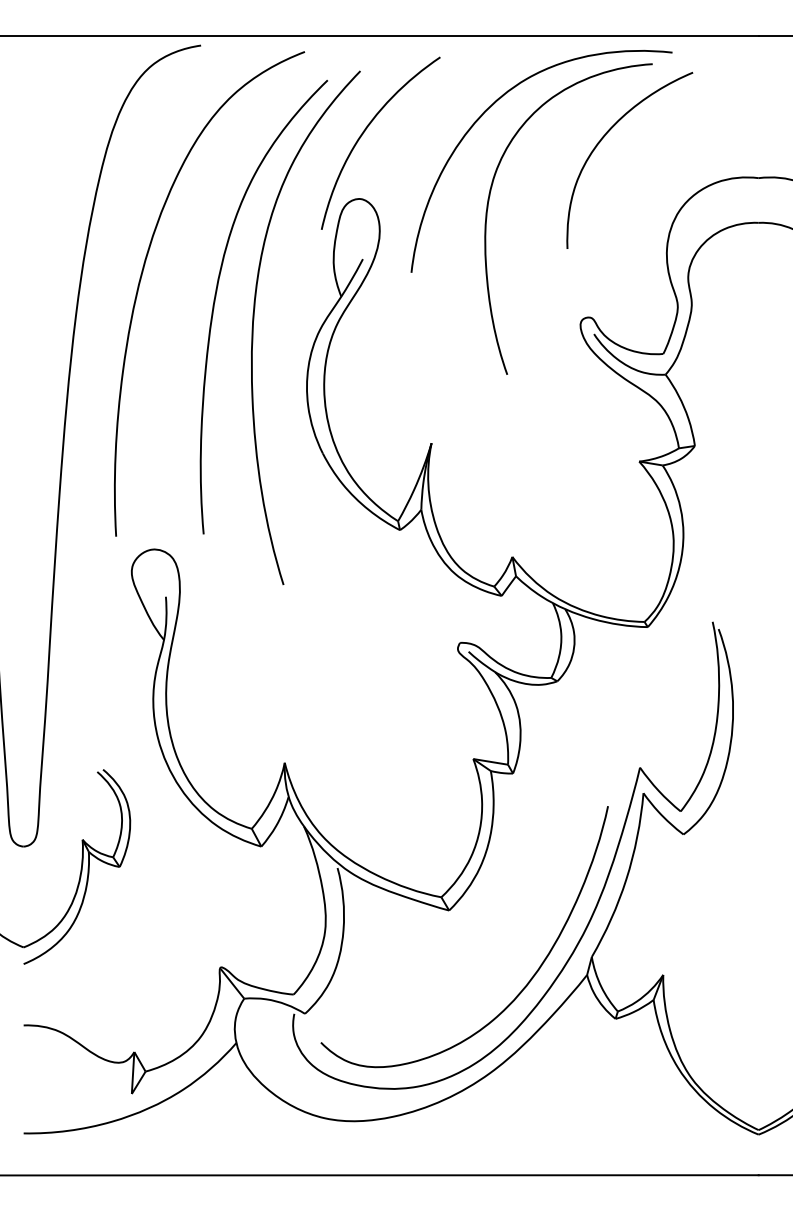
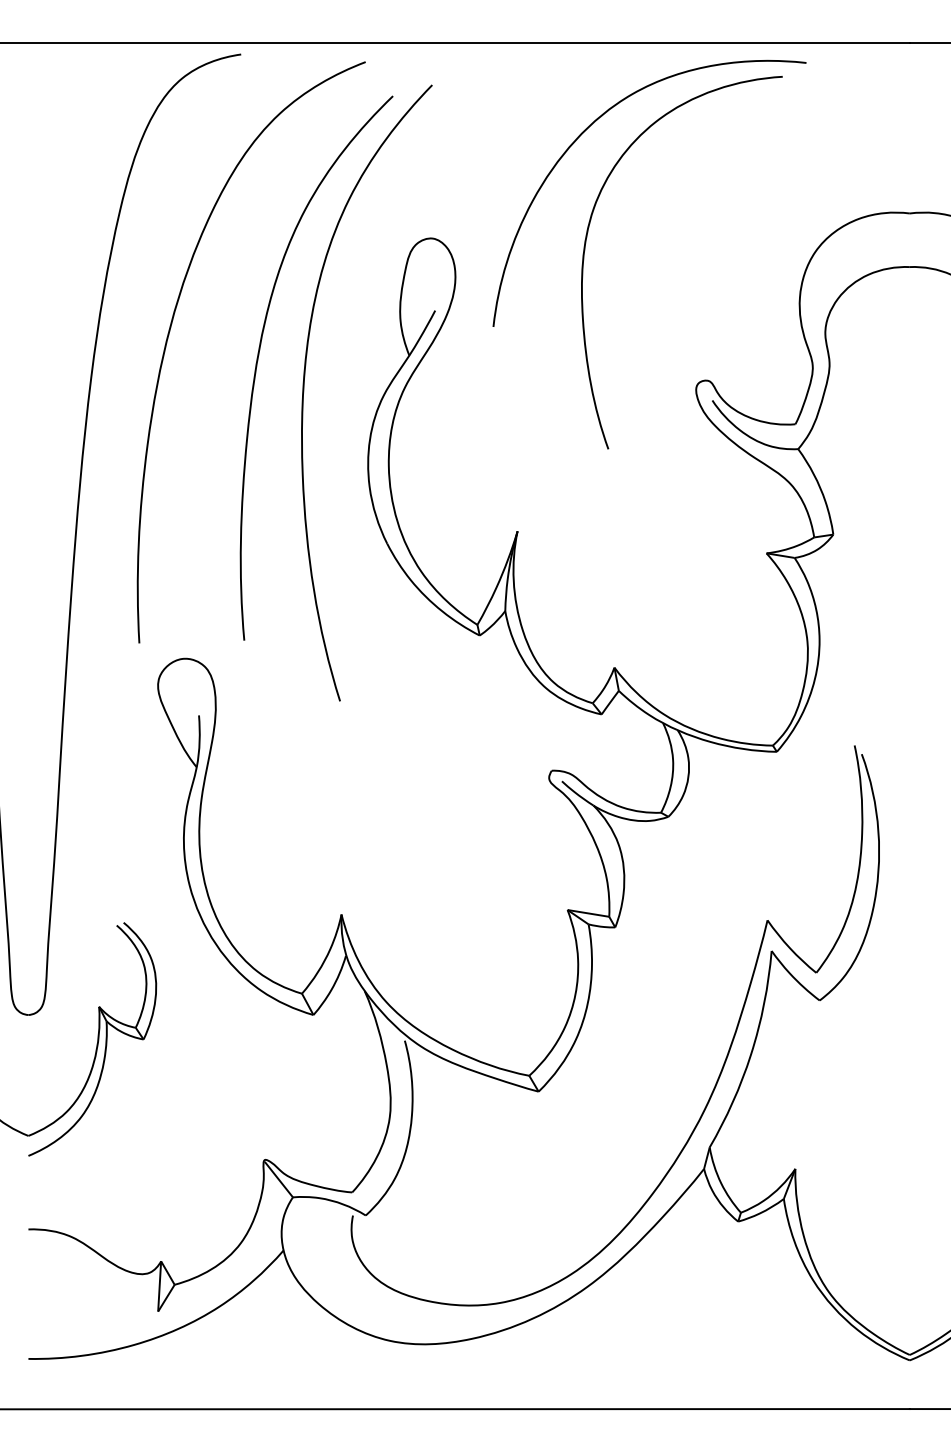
curve: (365, 131) -> (438, 157), removed
curve: (601, 141) -> (721, 169), removed
curve: (522, 988) -> (626, 1185), removed

